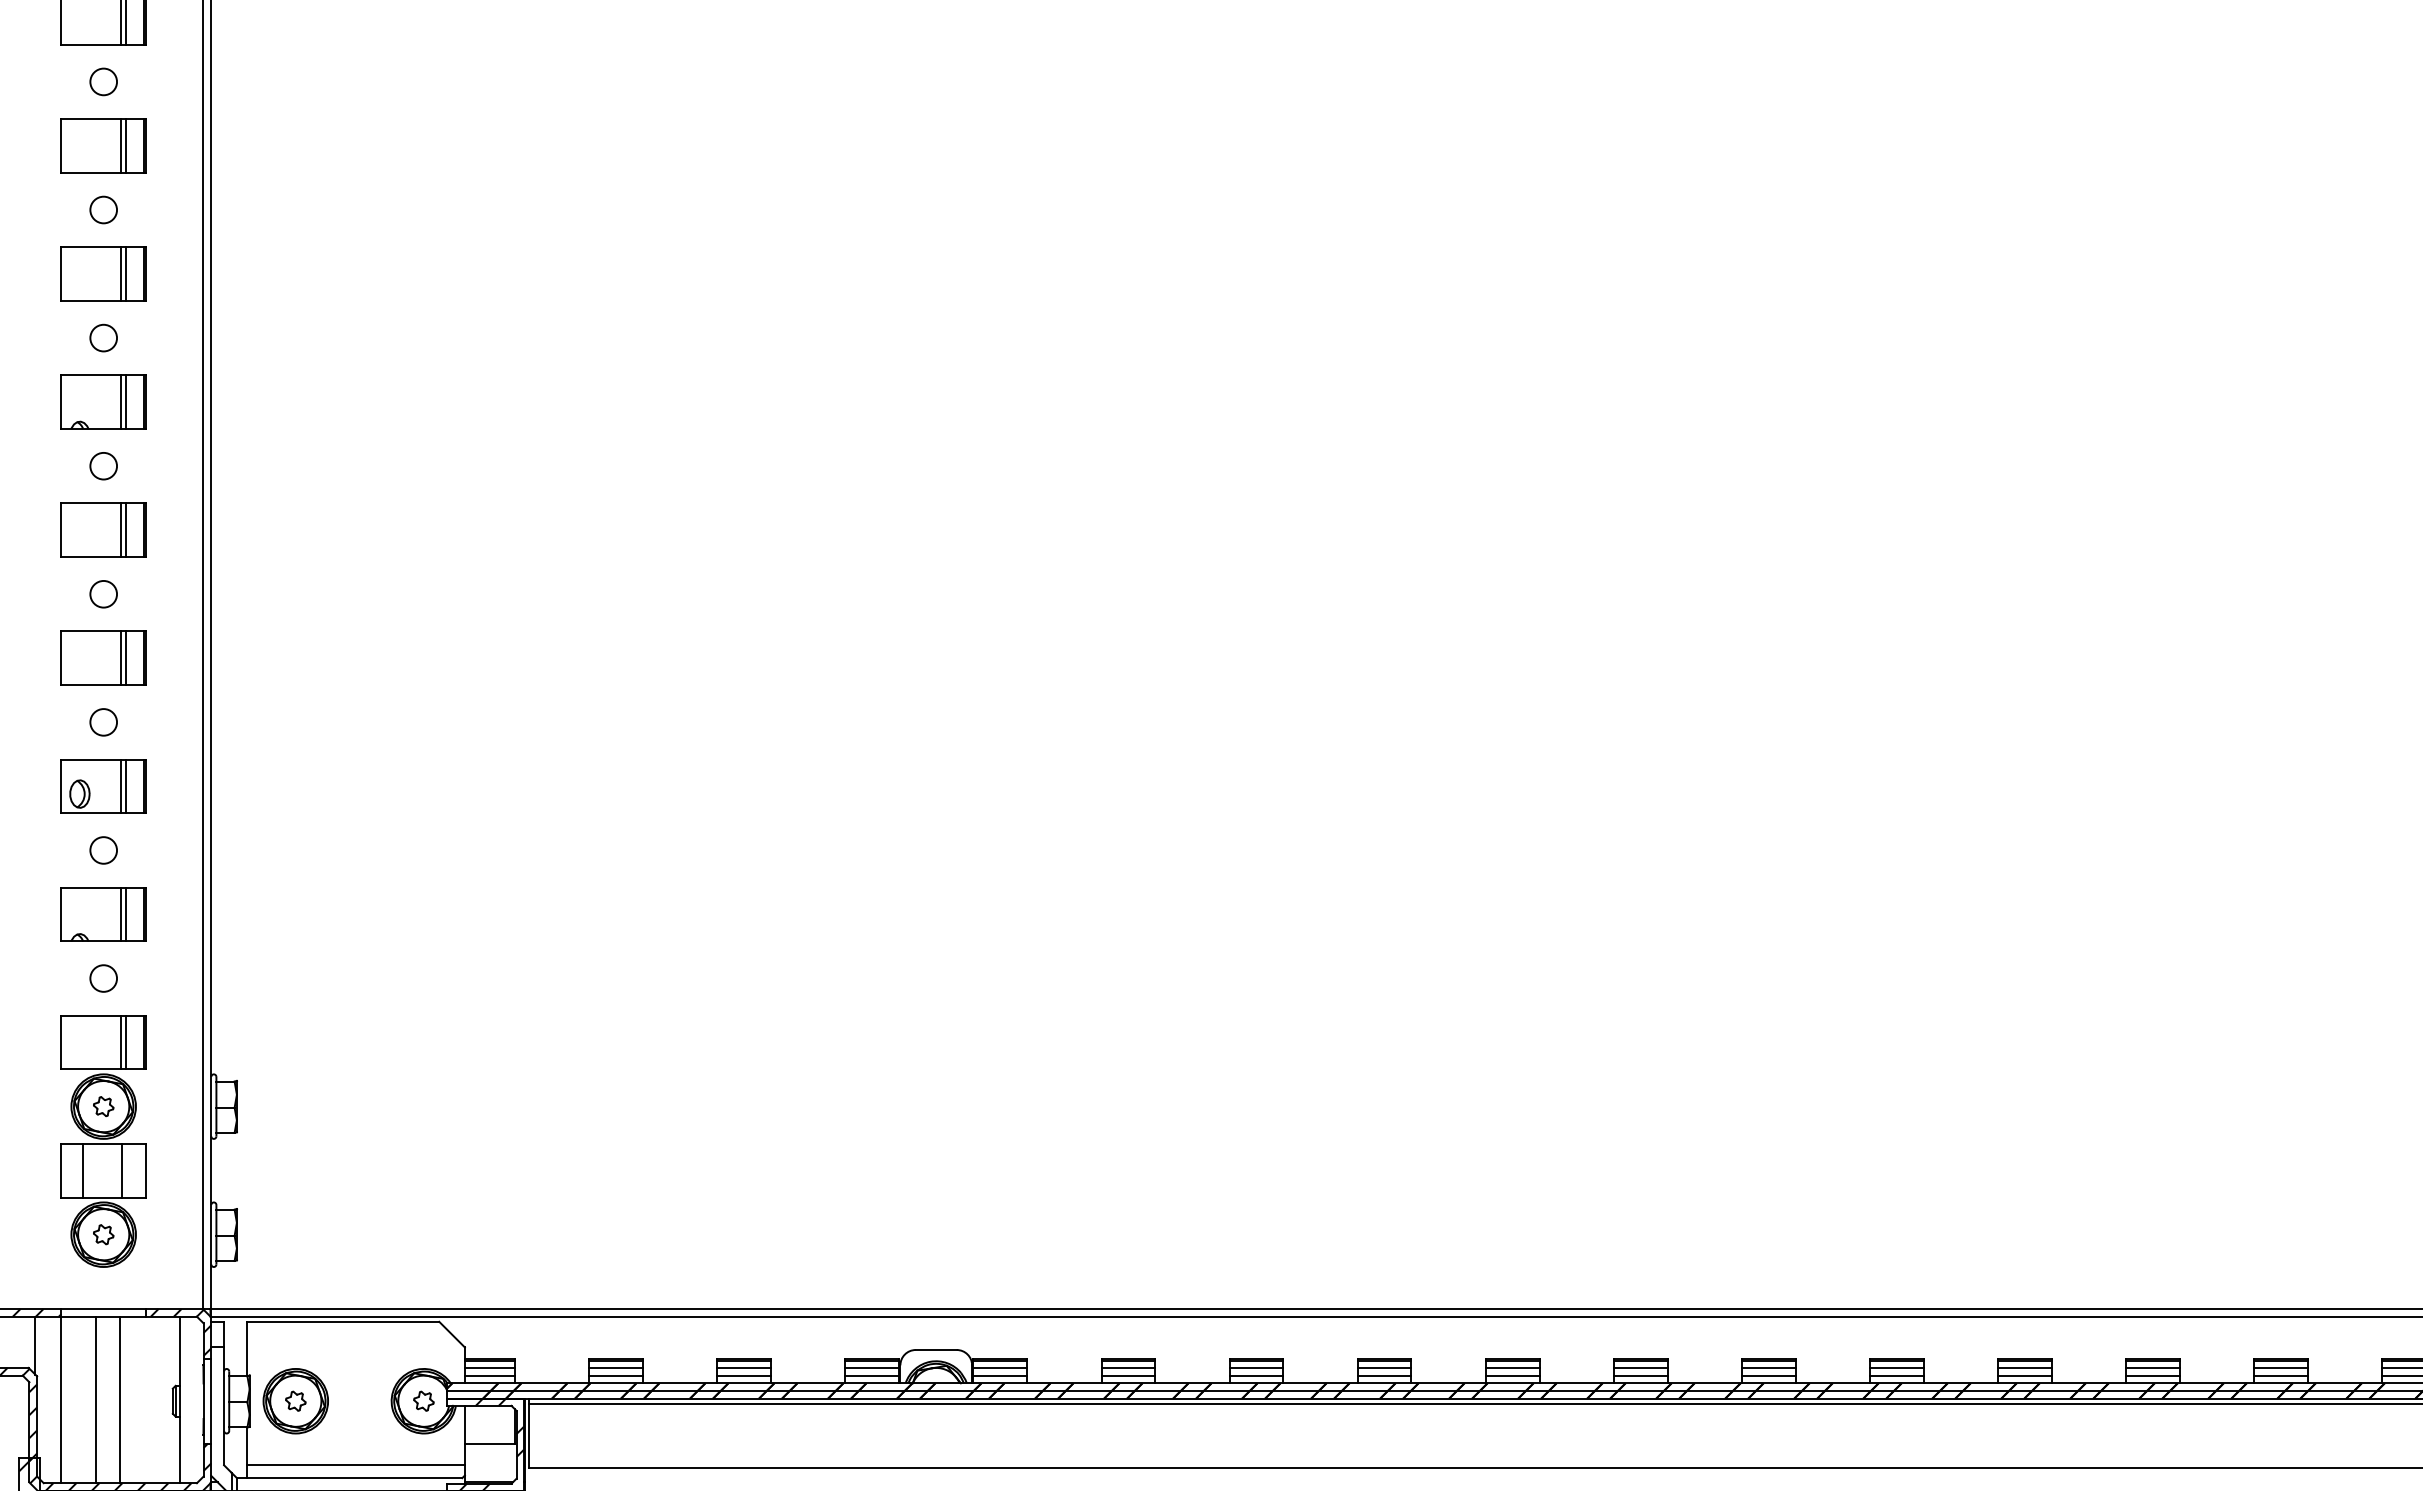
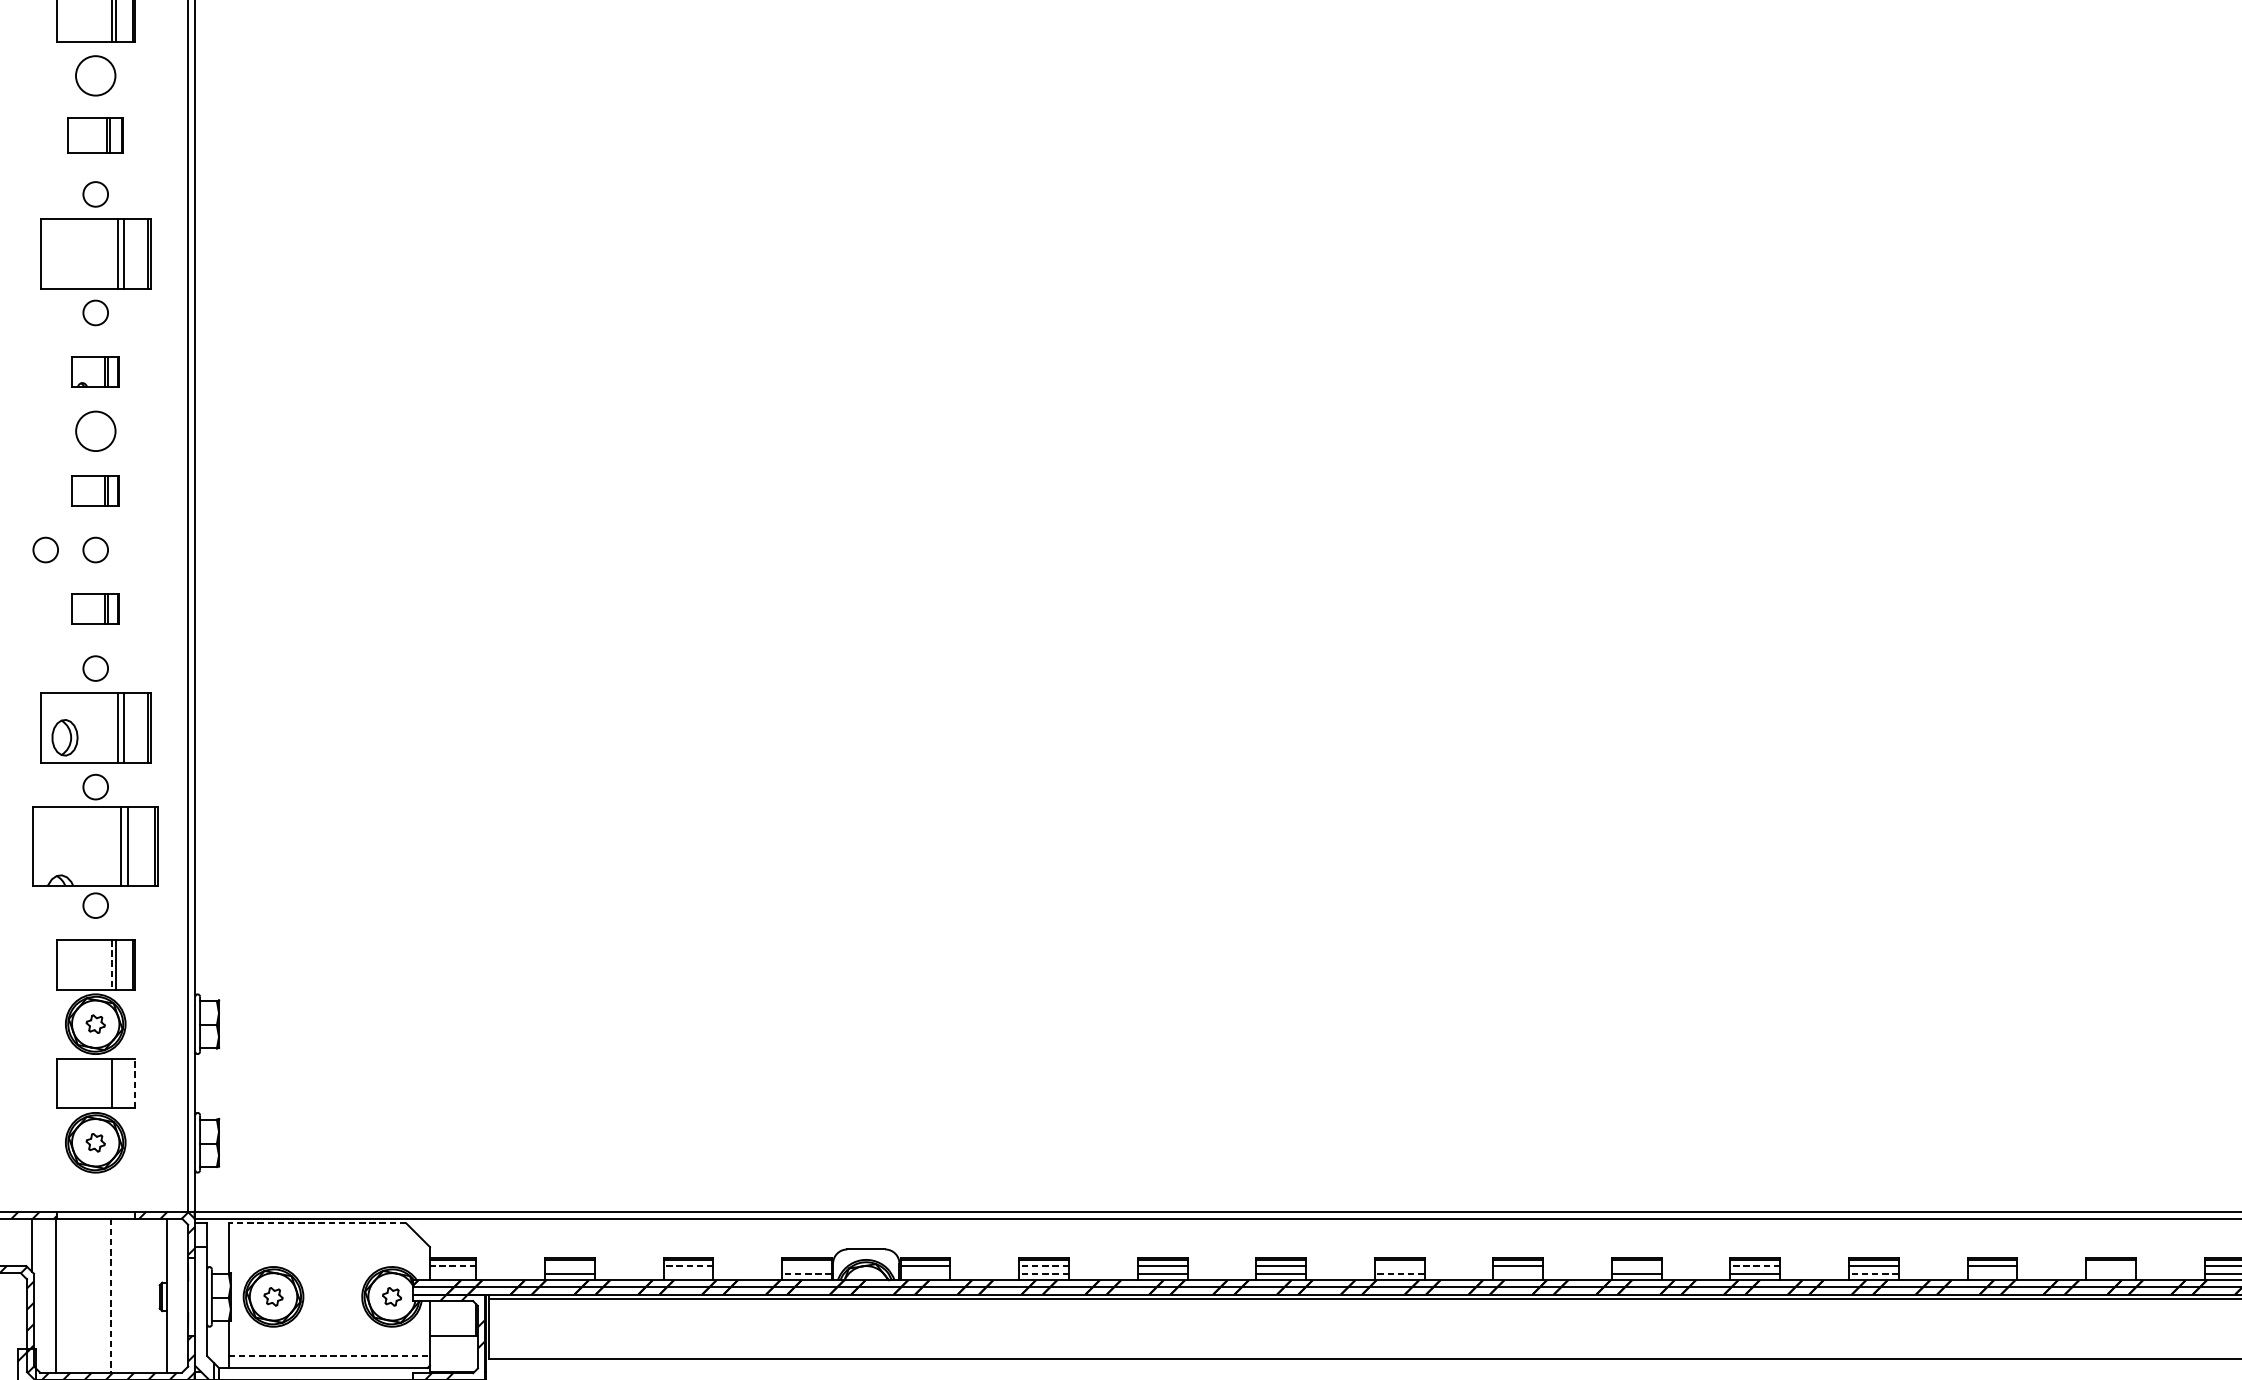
circle: (103, 81) -> (95, 75), size x1.6
part: (103, 145) -> (95, 134), size x0.7
part: (103, 273) -> (95, 253), size x1.4
part: (103, 401) -> (95, 371), size x0.6
circle: (103, 466) -> (95, 431), size x1.6
part: (103, 529) -> (95, 490), size x0.6
circle: (49, 594) -> (45, 550), added
part: (103, 657) -> (95, 608), size x0.6
part: (103, 786) -> (95, 727), size x1.4
part: (103, 914) -> (95, 846), size x1.6
line: (120, 1042) -> (111, 964), solid -> dashed
line: (83, 1170) -> (77, 1083), removed
line: (145, 1170) -> (134, 1083), solid -> dashed
line: (342, 1321) -> (316, 1223), solid -> dashed
line: (489, 1367) -> (452, 1265), solid -> dashed
line: (615, 1367) -> (569, 1265), removed
line: (744, 1367) -> (688, 1265), solid -> dashed
line: (872, 1367) -> (807, 1265), removed
line: (1128, 1367) -> (1044, 1265), solid -> dashed
line: (1512, 1367) -> (1399, 1265), removed
line: (1768, 1367) -> (1636, 1265), removed
line: (1896, 1367) -> (1754, 1265), solid -> dashed
line: (2281, 1367) -> (2111, 1265), removed
line: (489, 1376) -> (452, 1273), removed
line: (744, 1376) -> (688, 1273), removed
line: (872, 1376) -> (807, 1273), solid -> dashed
line: (1000, 1376) -> (925, 1273), removed
line: (1128, 1376) -> (1044, 1273), solid -> dashed
line: (1512, 1376) -> (1399, 1273), solid -> dashed
line: (1640, 1376) -> (1518, 1273), removed
line: (2025, 1376) -> (1874, 1273), solid -> dashed
line: (2152, 1376) -> (1991, 1273), removed
line: (2281, 1376) -> (2111, 1273), removed
line: (96, 1399) -> (89, 1295), removed
line: (120, 1400) -> (111, 1296), solid -> dashed
line: (356, 1465) -> (329, 1356), solid -> dashed

